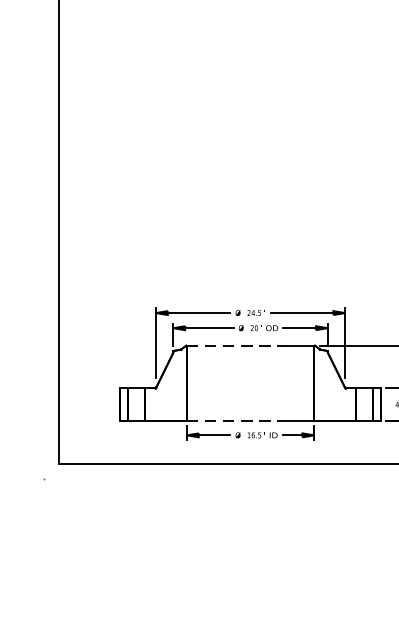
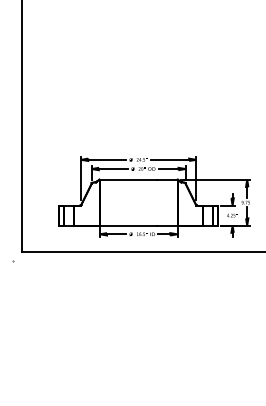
line: (233, 345) -> (128, 179), dashed -> solid
line: (233, 420) -> (128, 225), dashed -> solid

